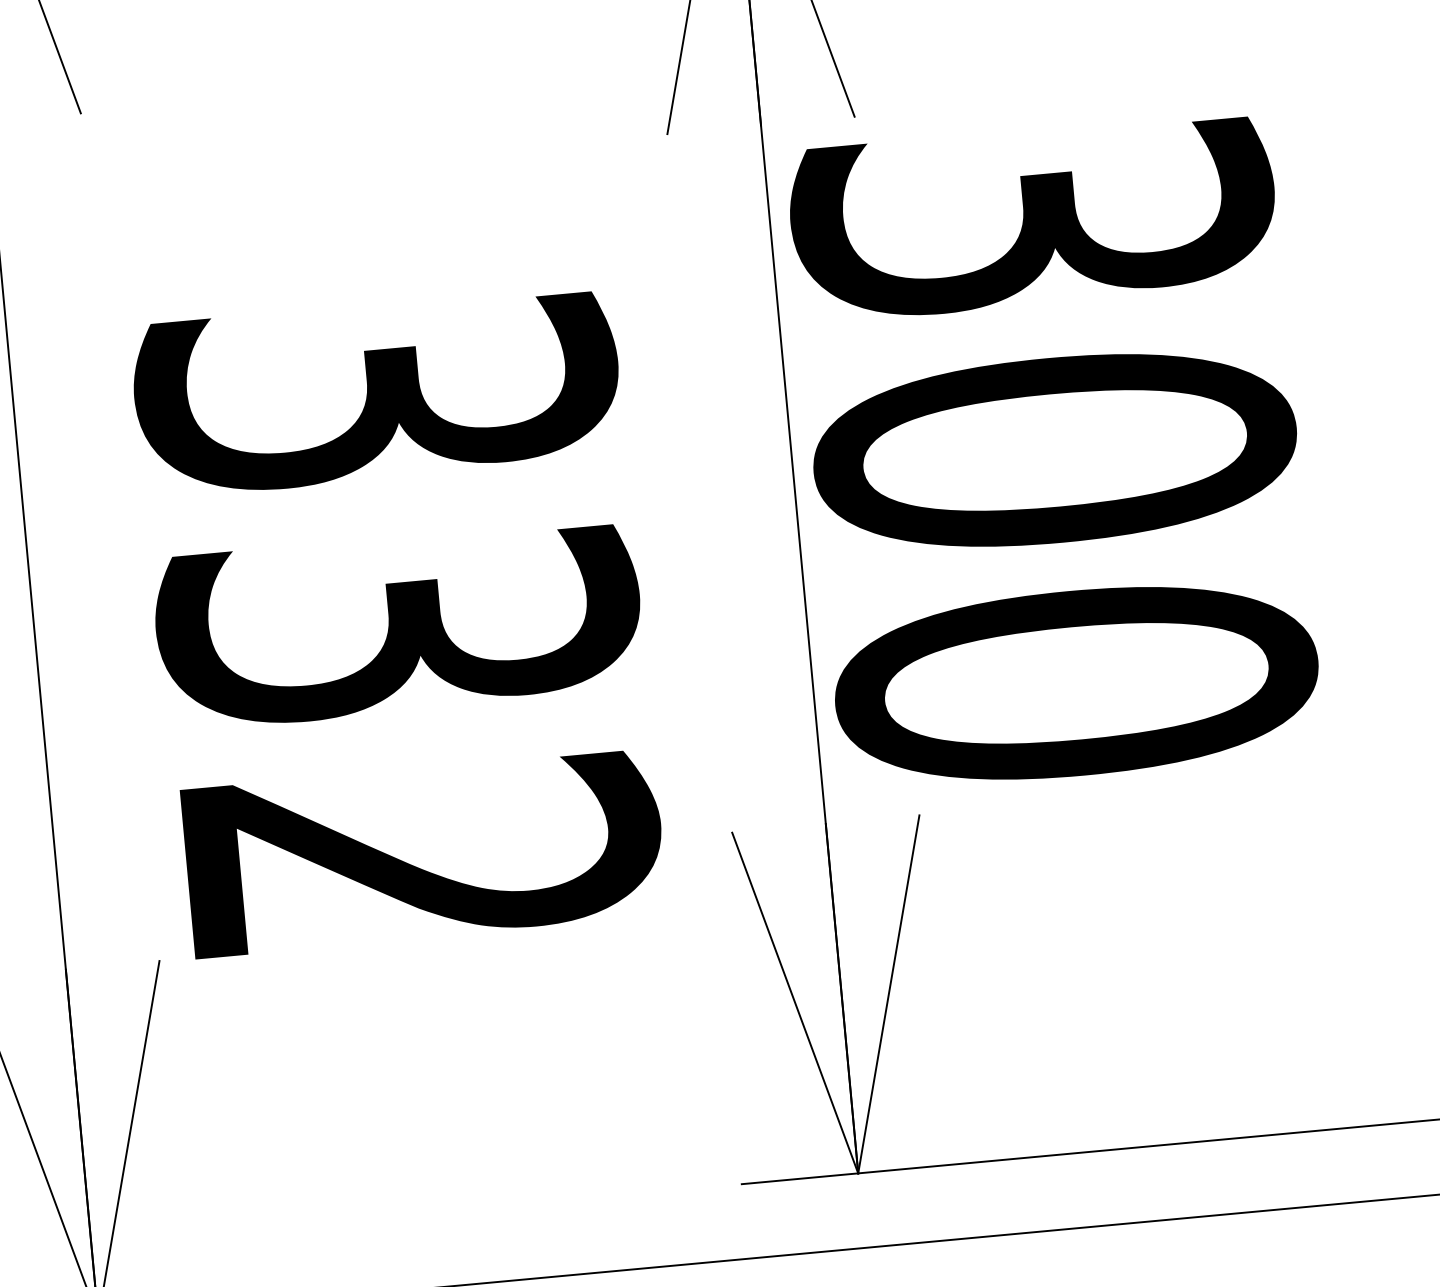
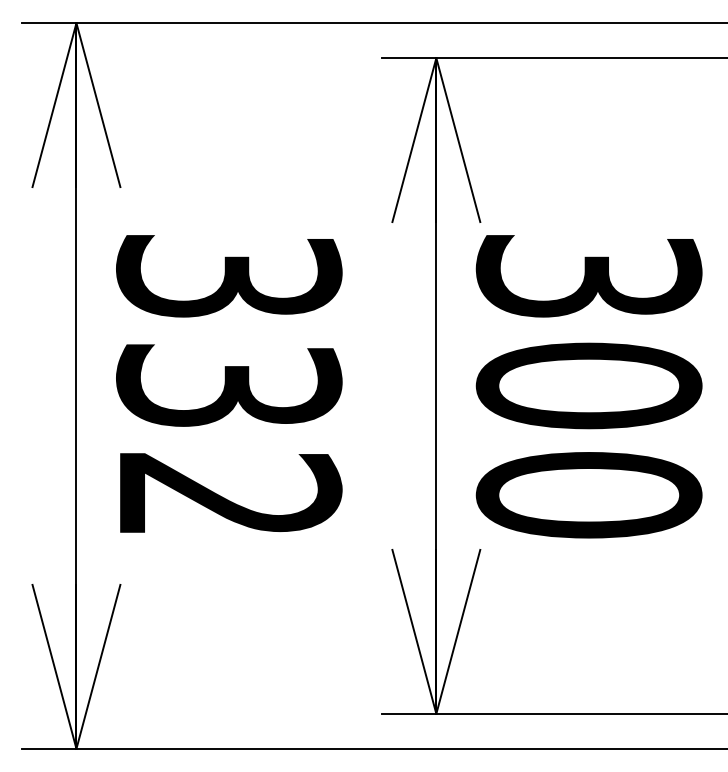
text: (1053, 451) -> (588, 386), moved
text: (398, 619) -> (229, 383), moved

